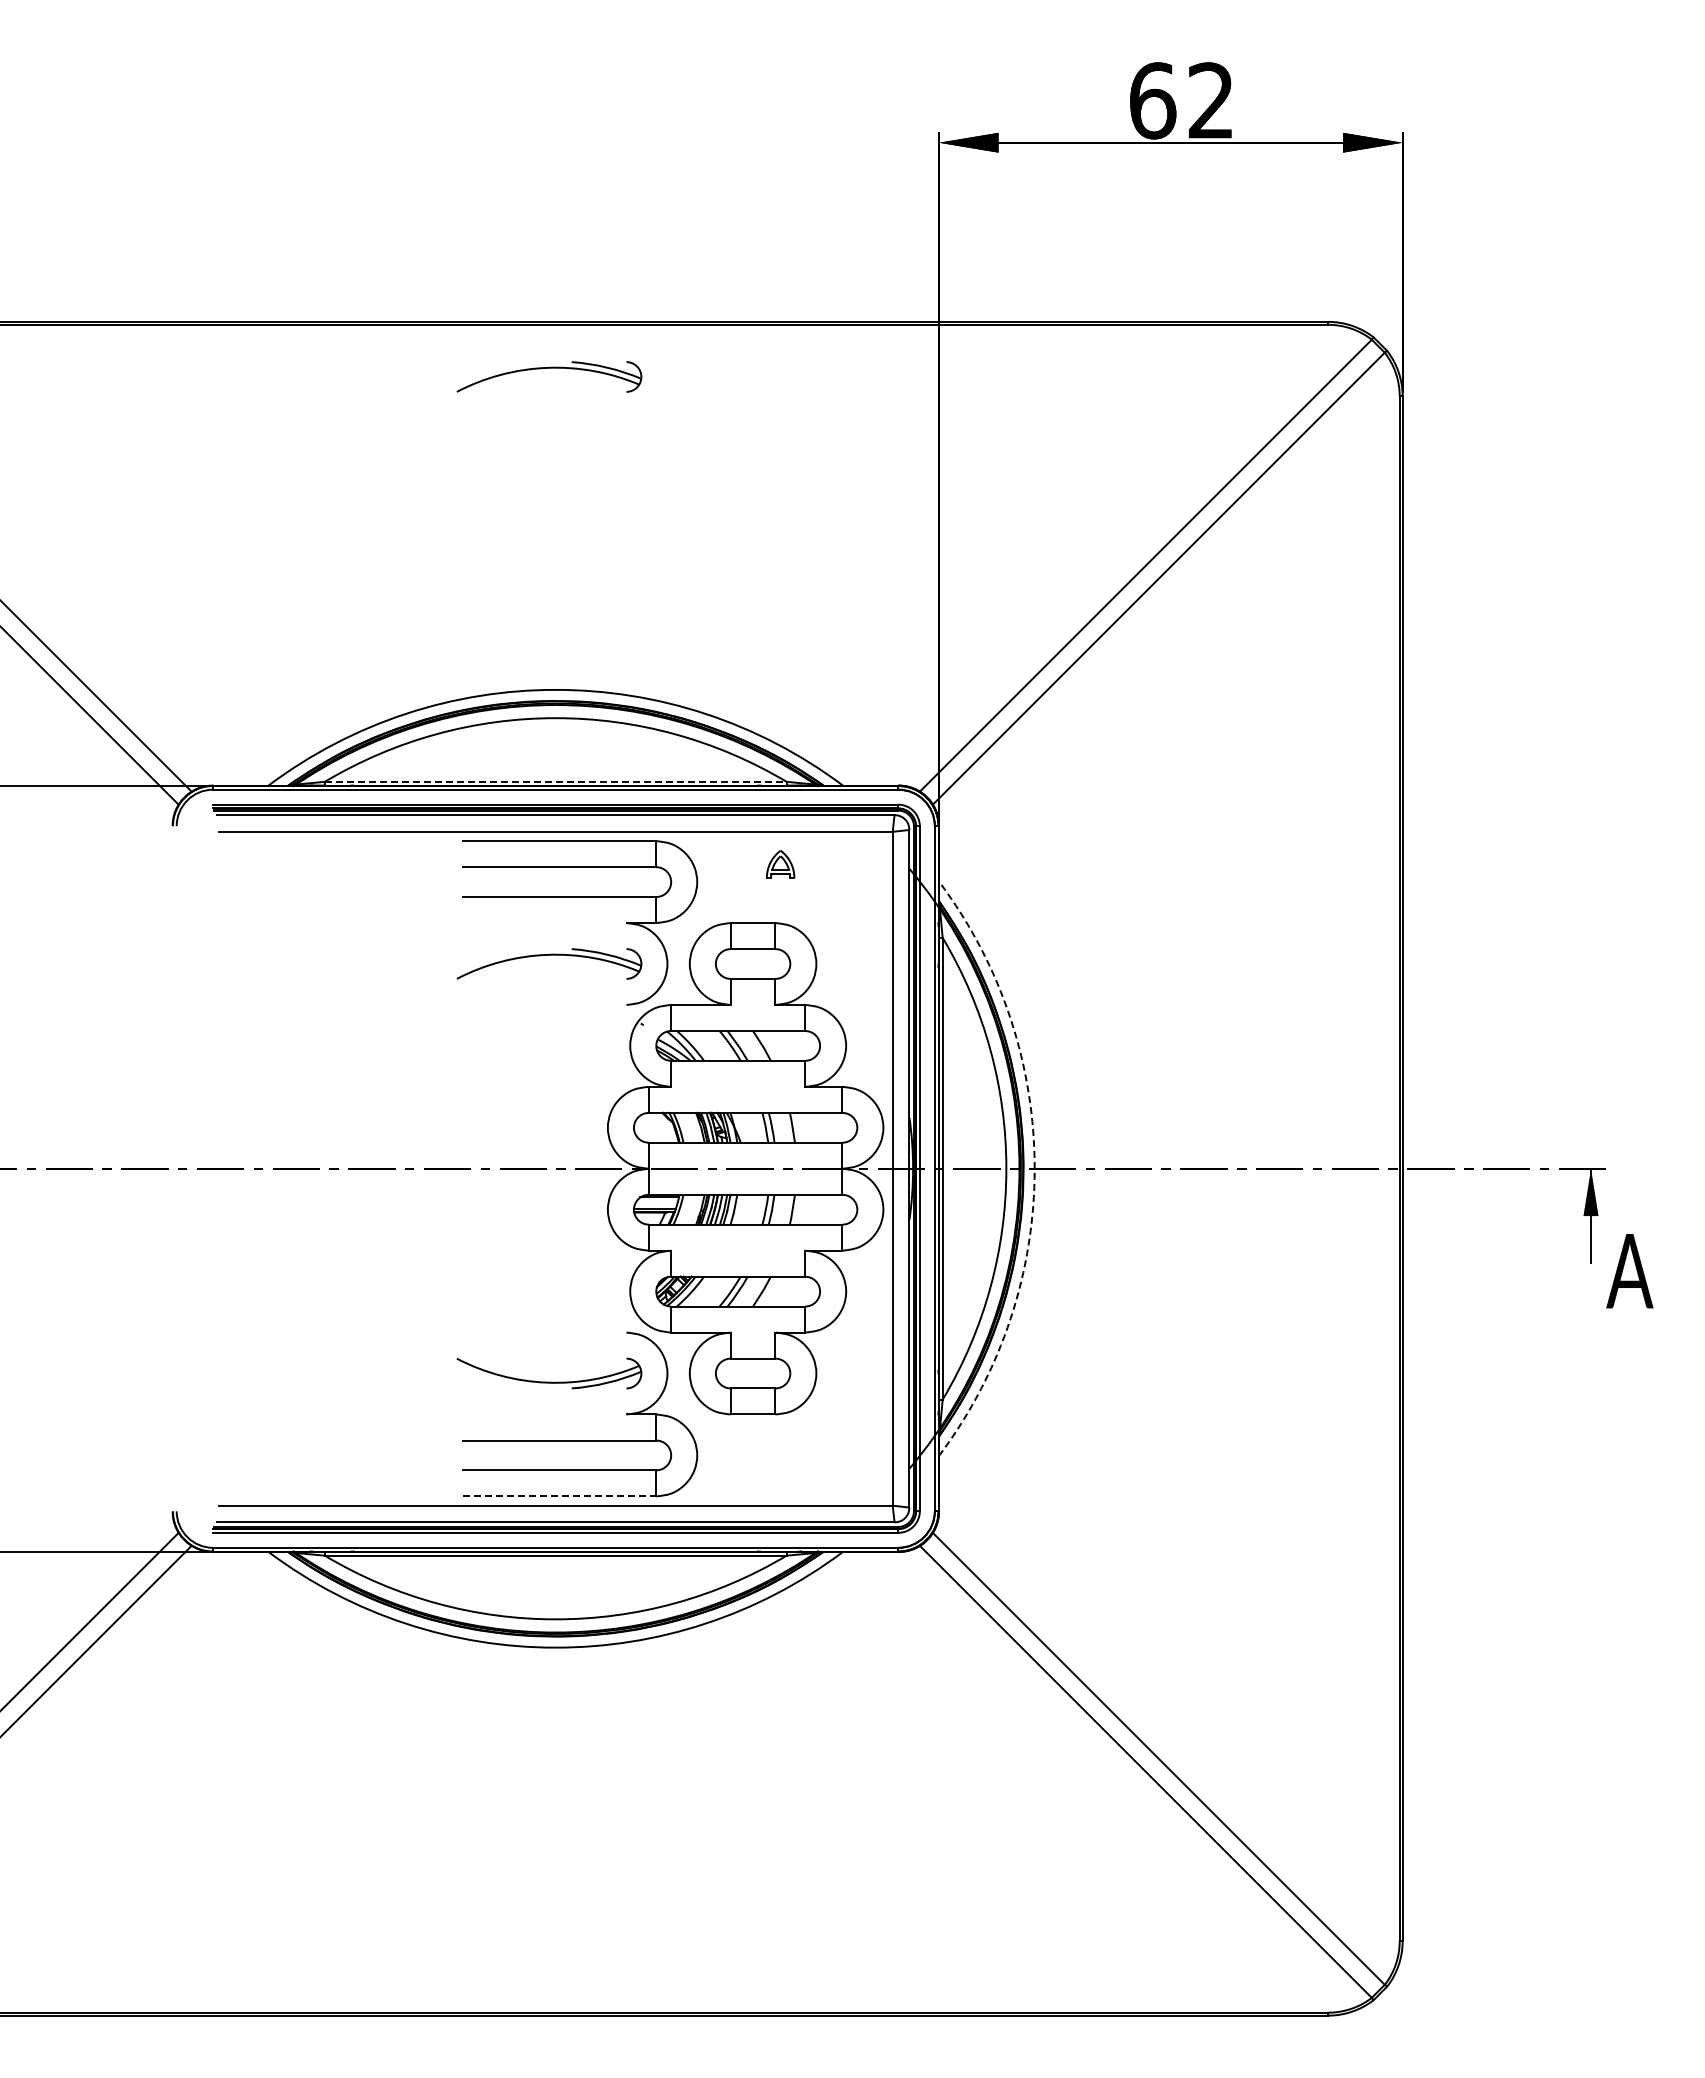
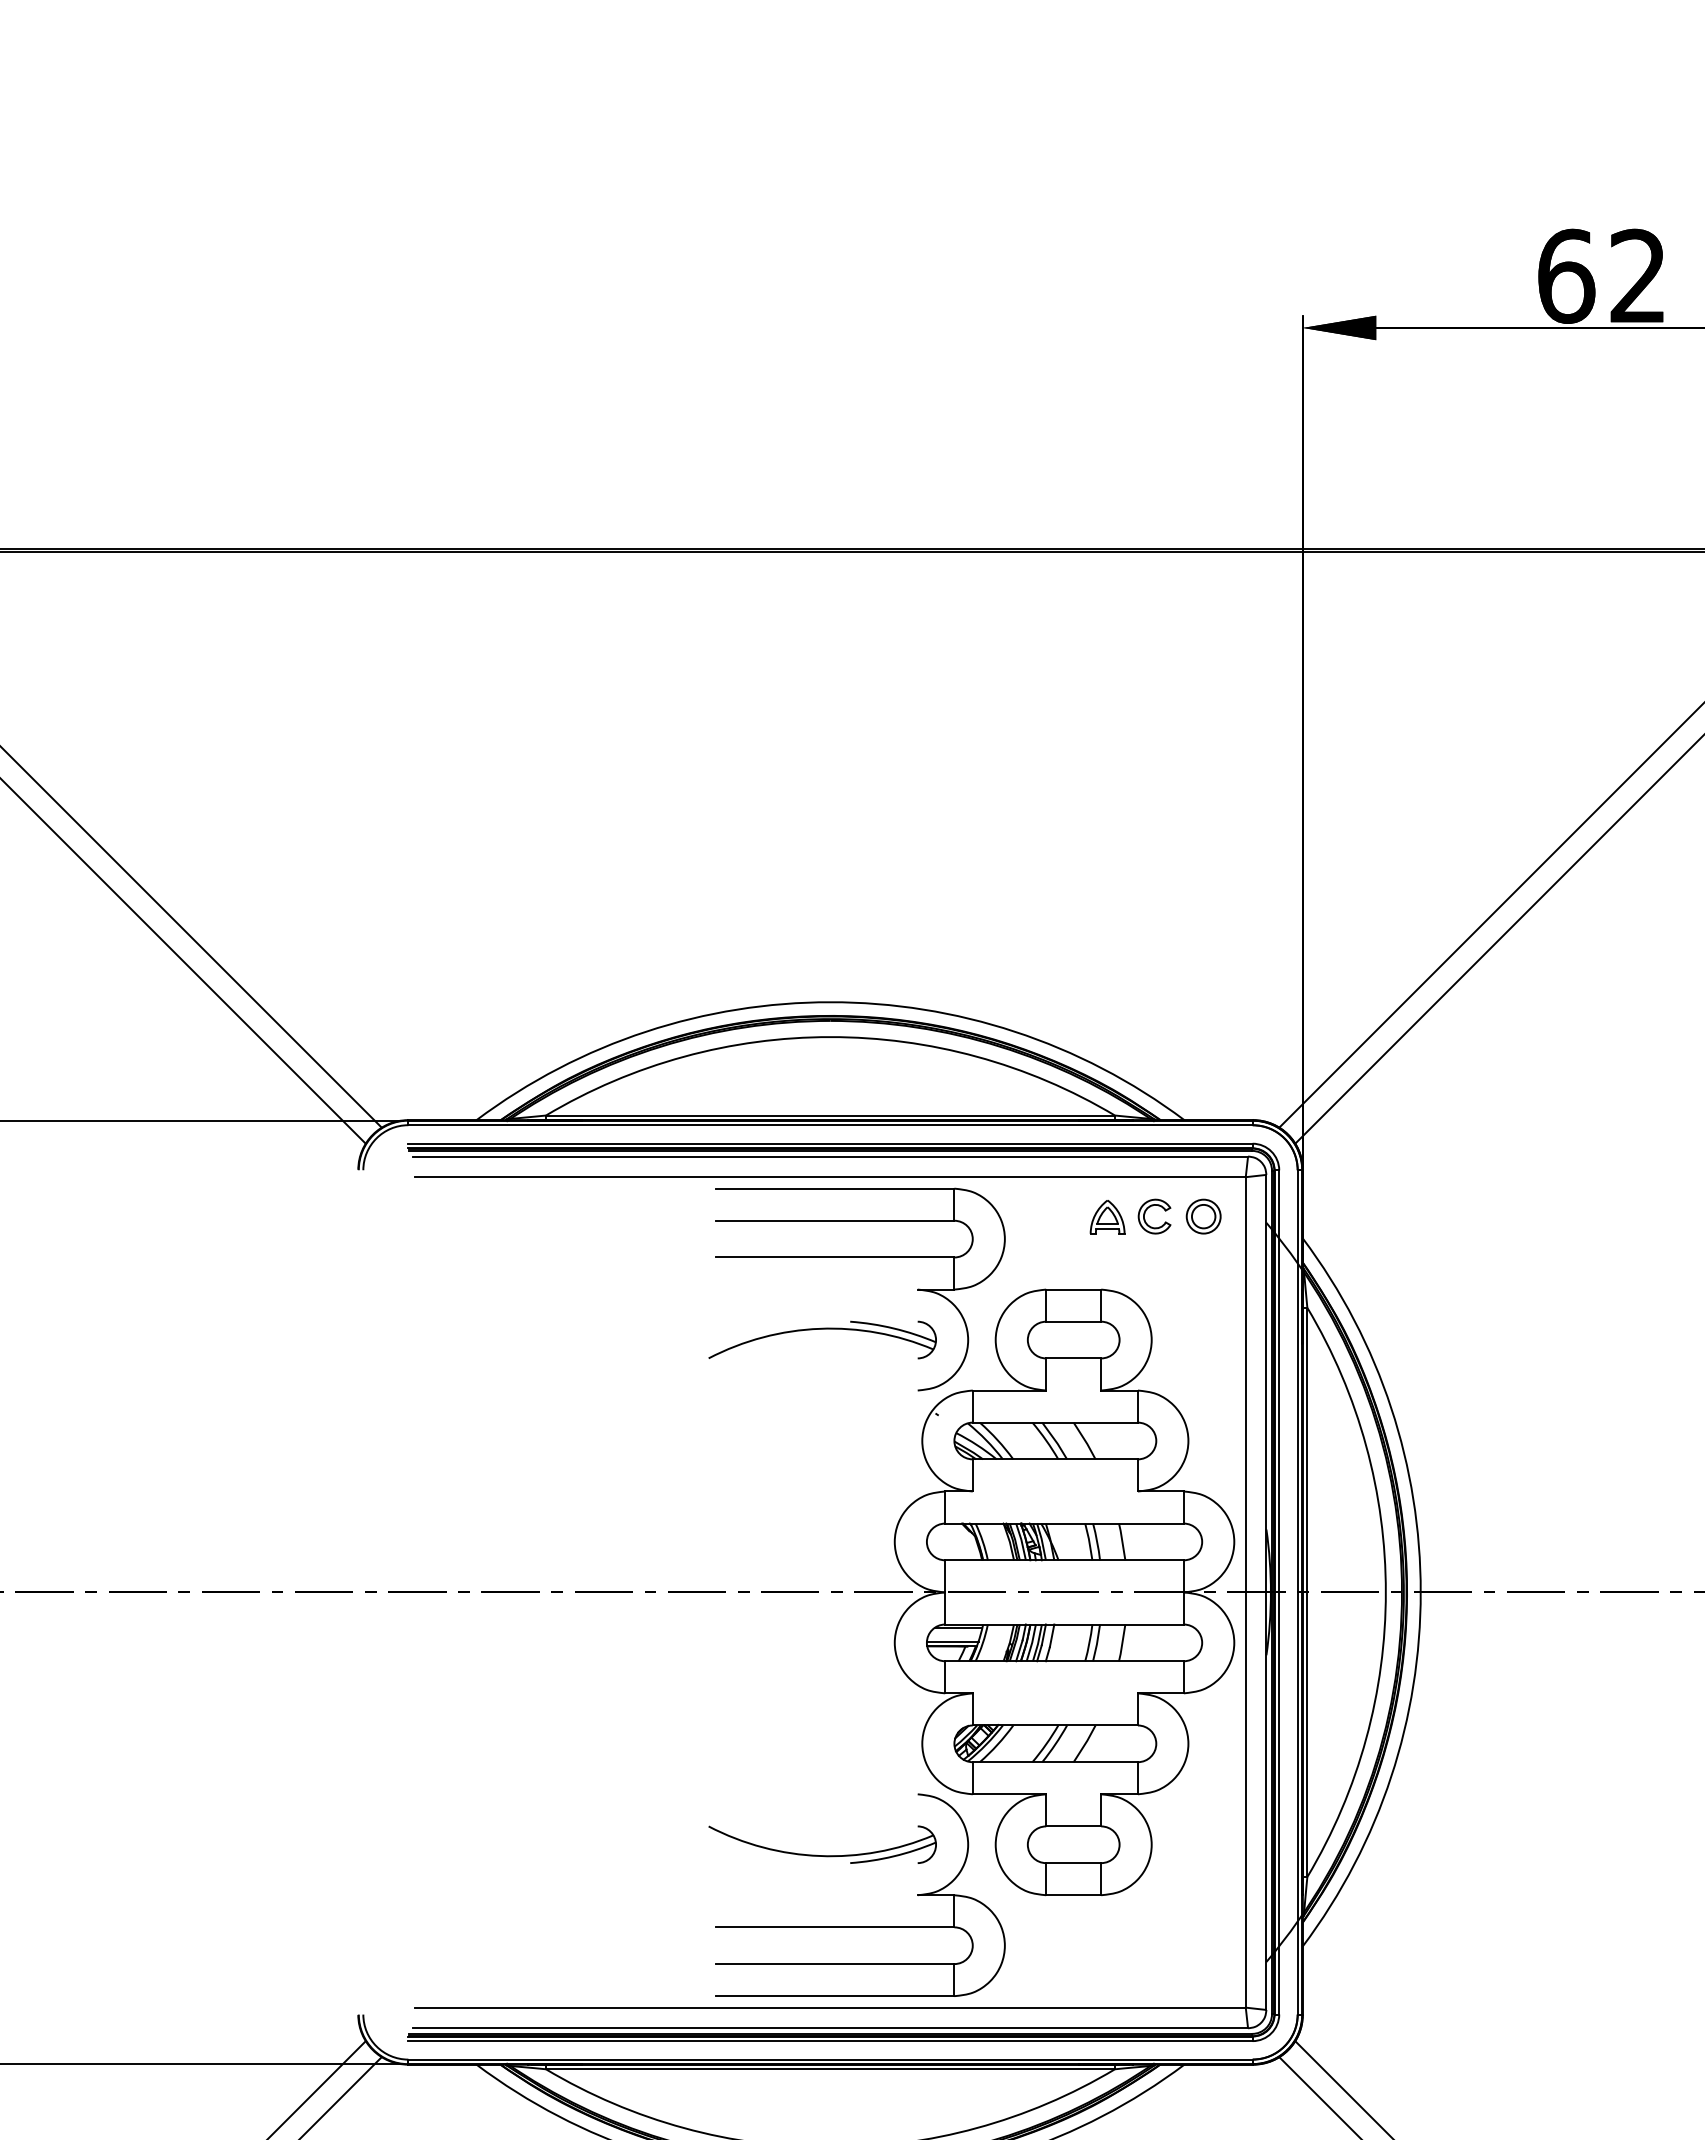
part: (549, 368) -> (822, 606), removed
line: (555, 781) -> (830, 1115), dashed -> solid
part: (811, 862) -> (1145, 1214), added
part: (858, 863) -> (1203, 1216), added
arc: (1034, 1168) -> (1420, 1592), dashed -> solid
line: (559, 1496) -> (835, 1996), dashed -> solid

